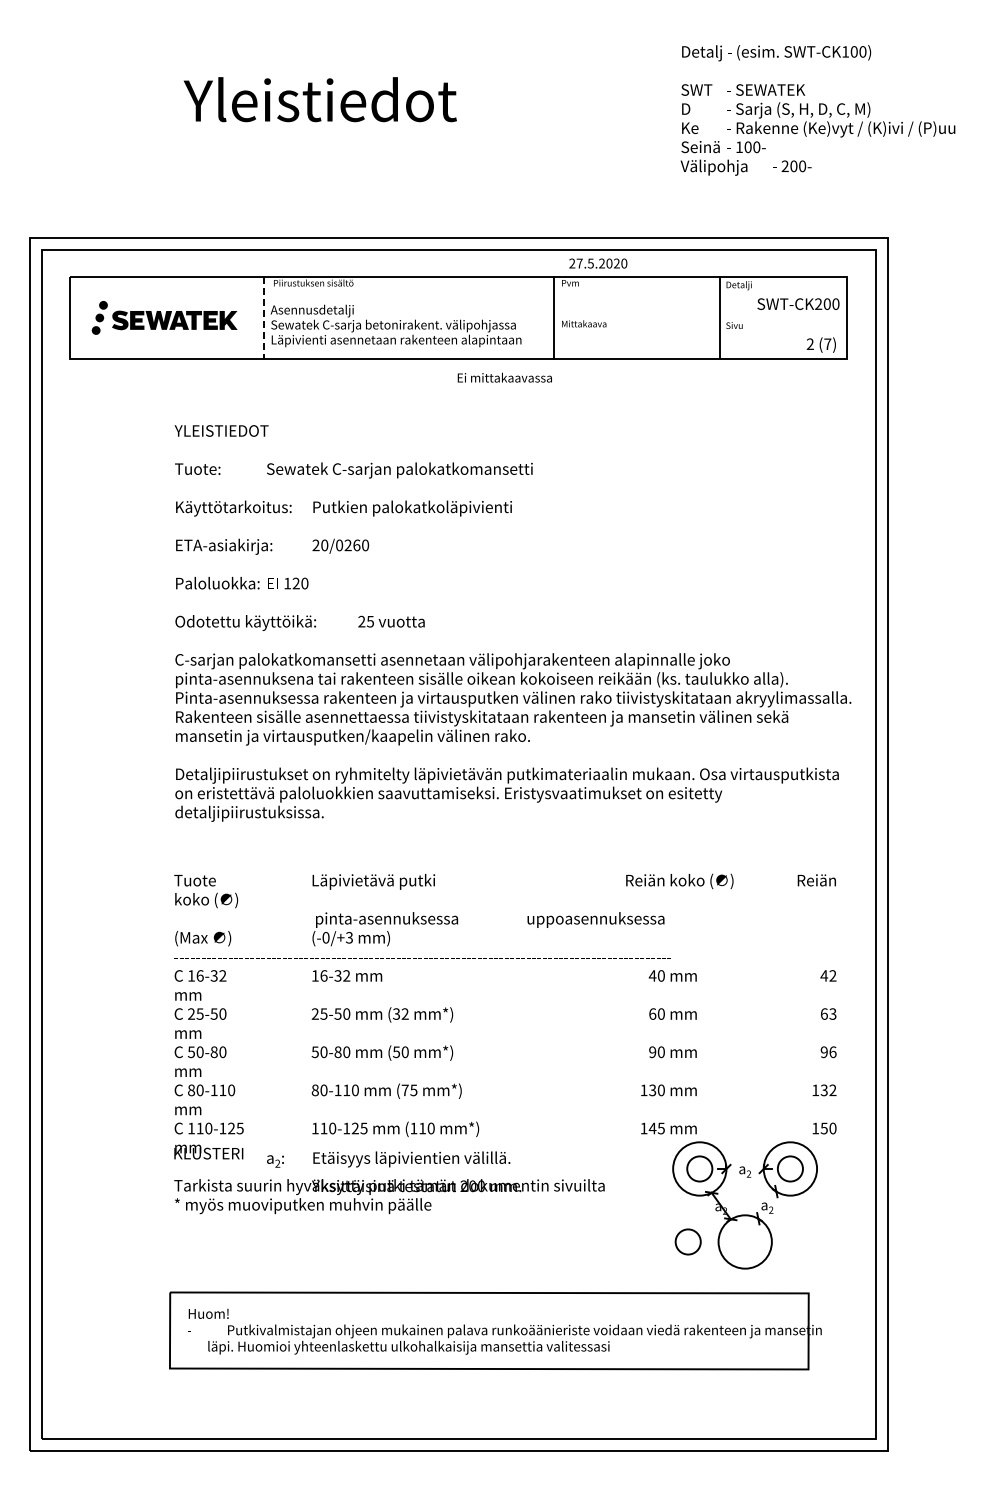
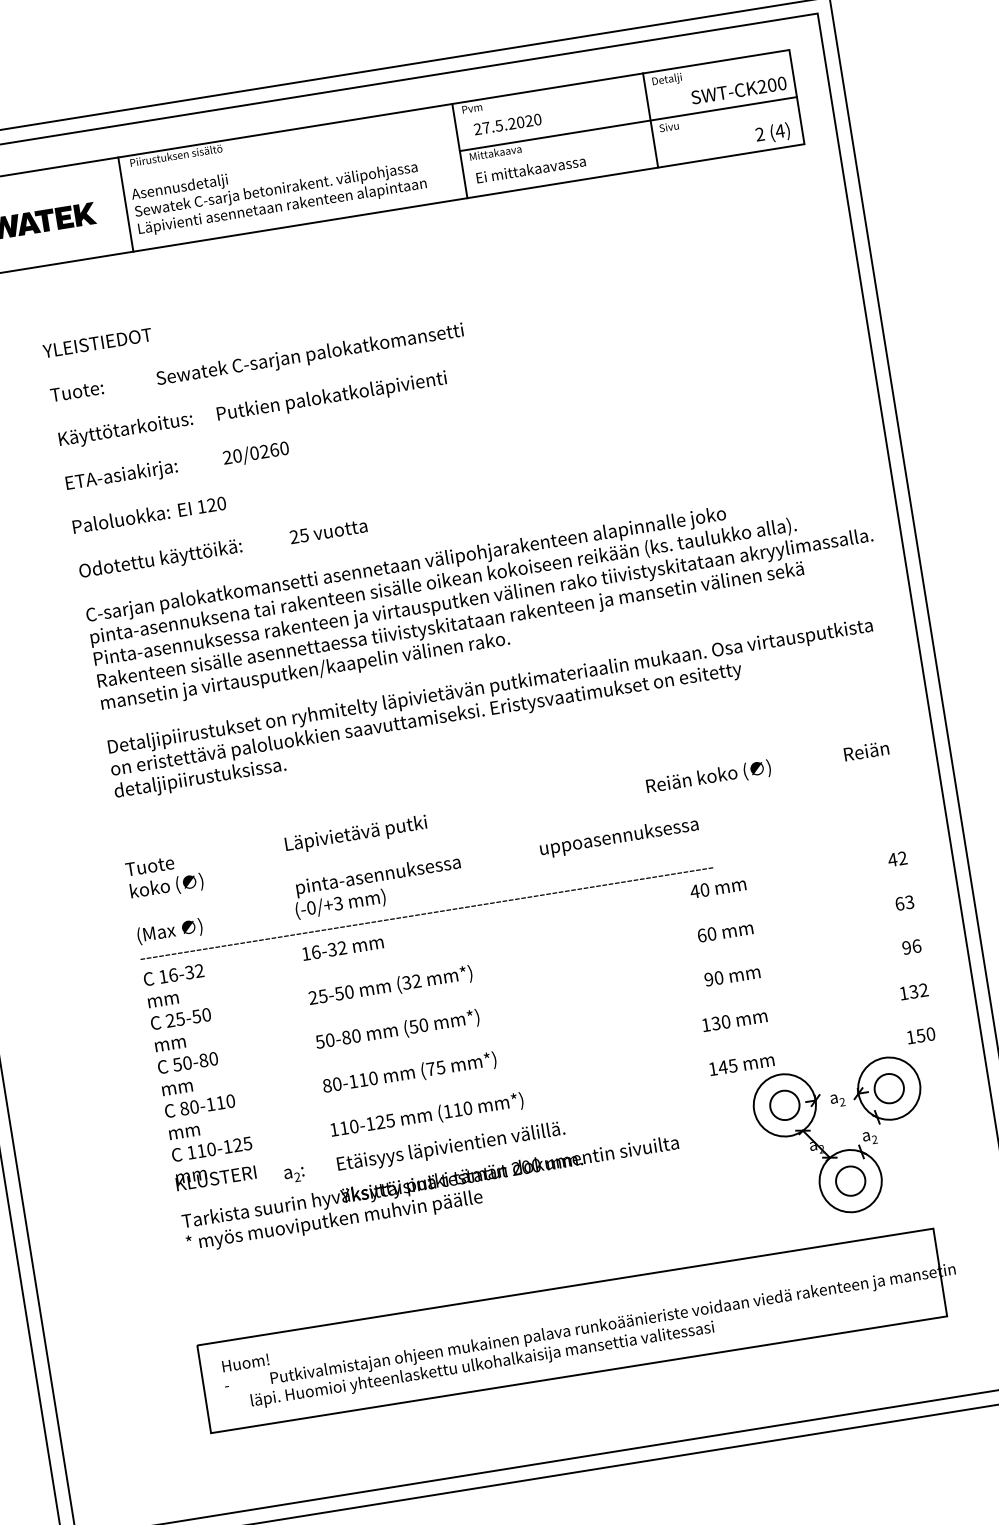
text: (598, 263) -> (507, 124), moved
line: (264, 317) -> (125, 204), dashed -> solid
line: (700, 317) -> (628, 123), added
text: (827, 343) -> (779, 130), (7) -> (4)
text: (504, 377) -> (530, 169), moved
circle: (687, 1241) -> (849, 1180), moved

